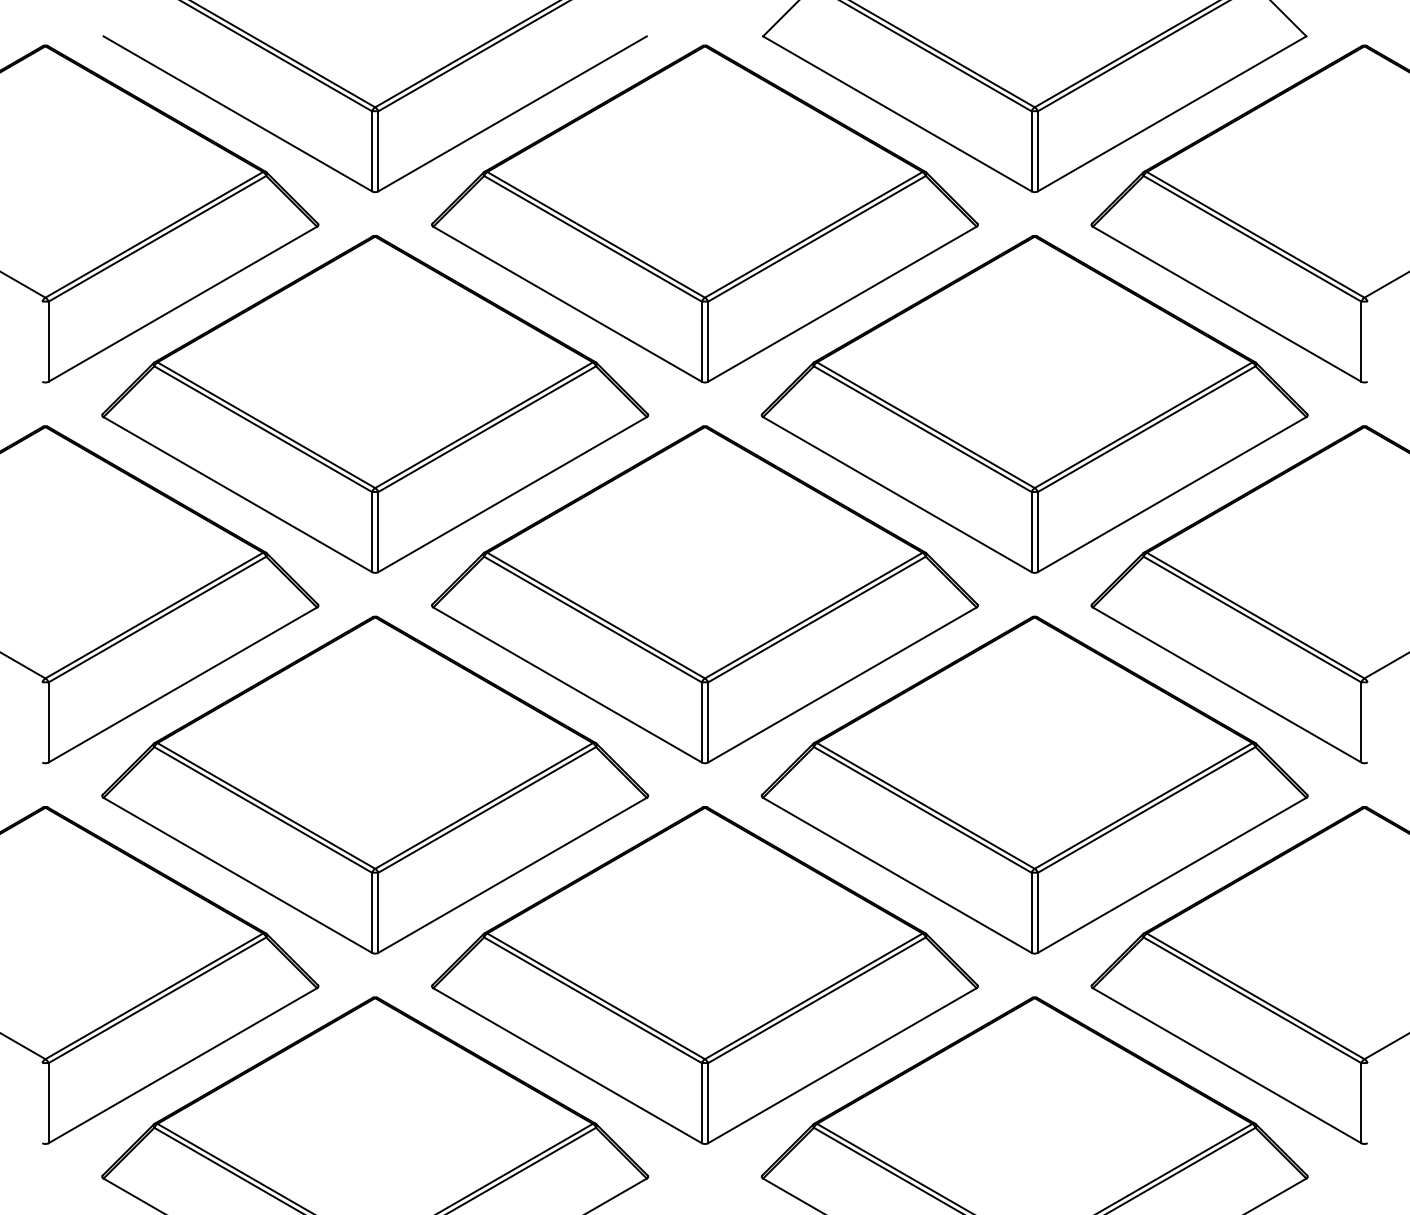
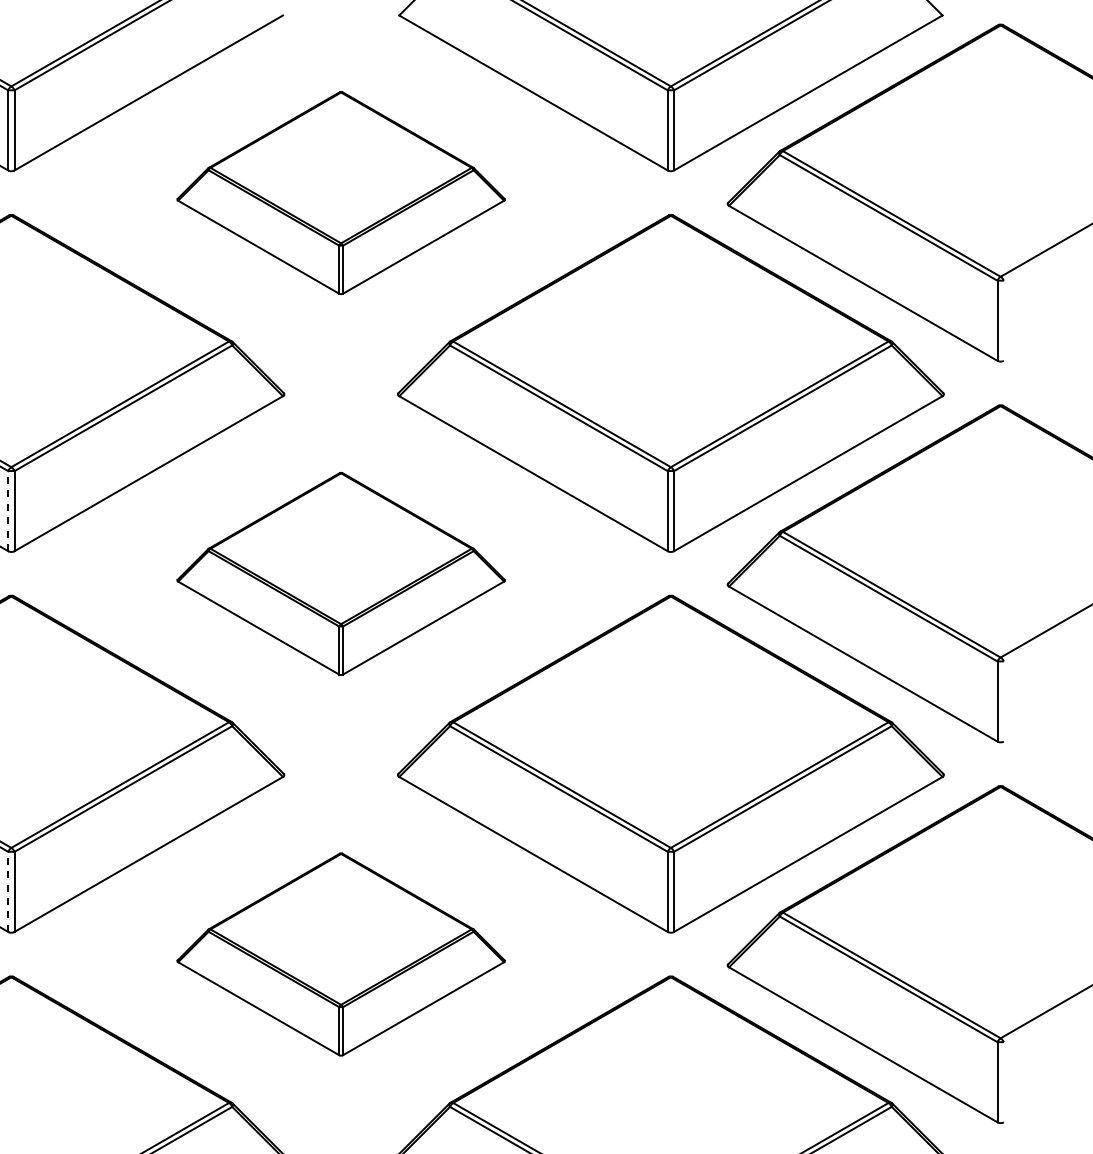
part: (704, 213) -> (340, 192), size x0.6
line: (372, 531) -> (8, 510), solid -> dashed
part: (704, 594) -> (340, 573), size x0.6
line: (372, 912) -> (8, 891), solid -> dashed
part: (704, 975) -> (340, 954), size x0.6

